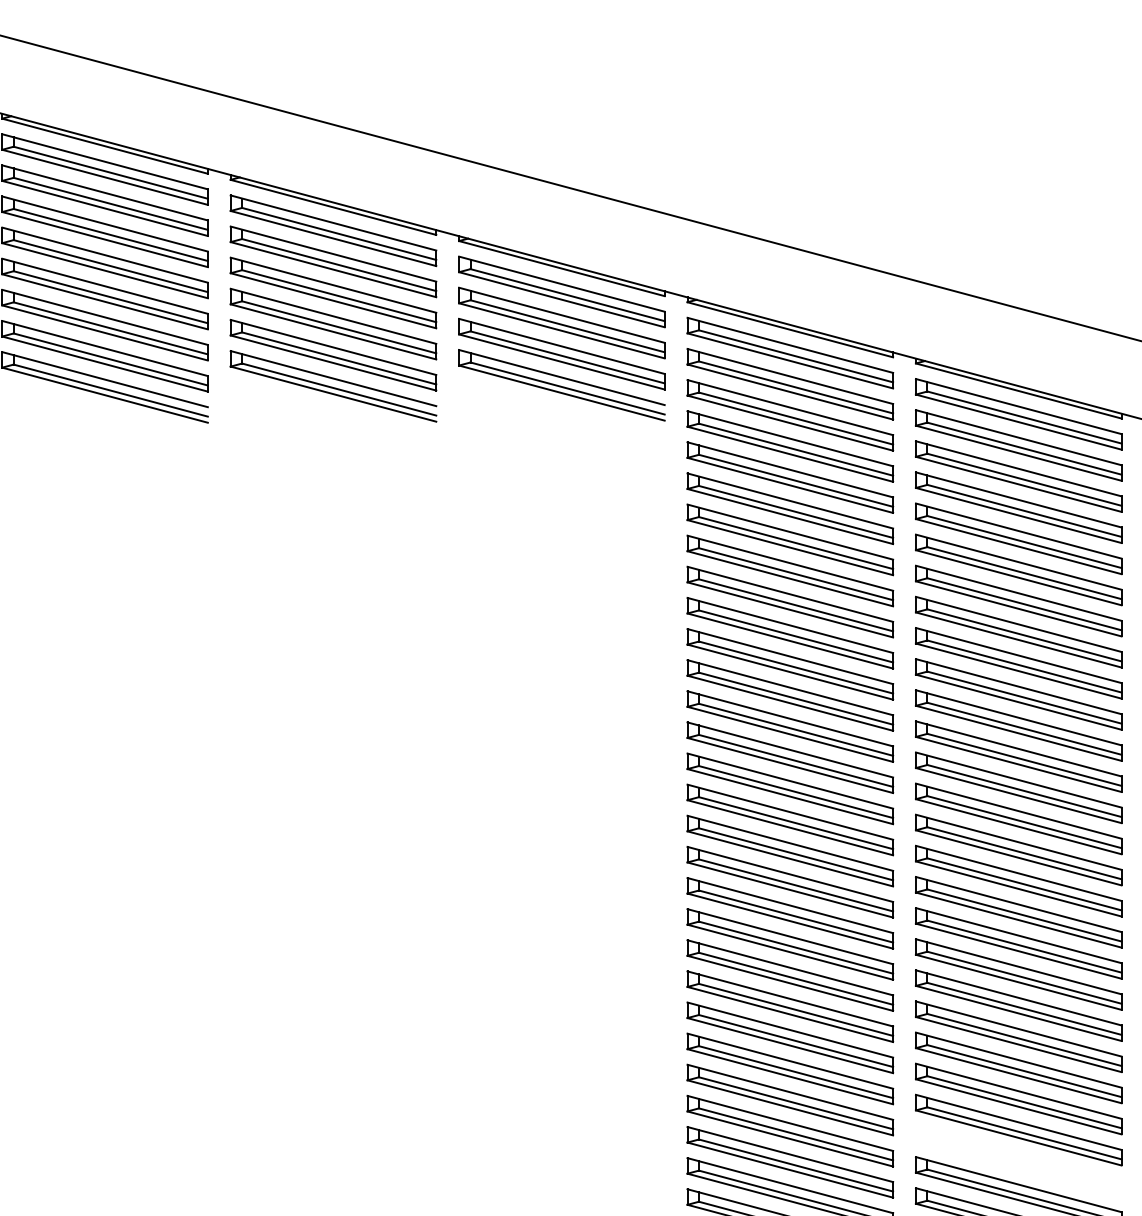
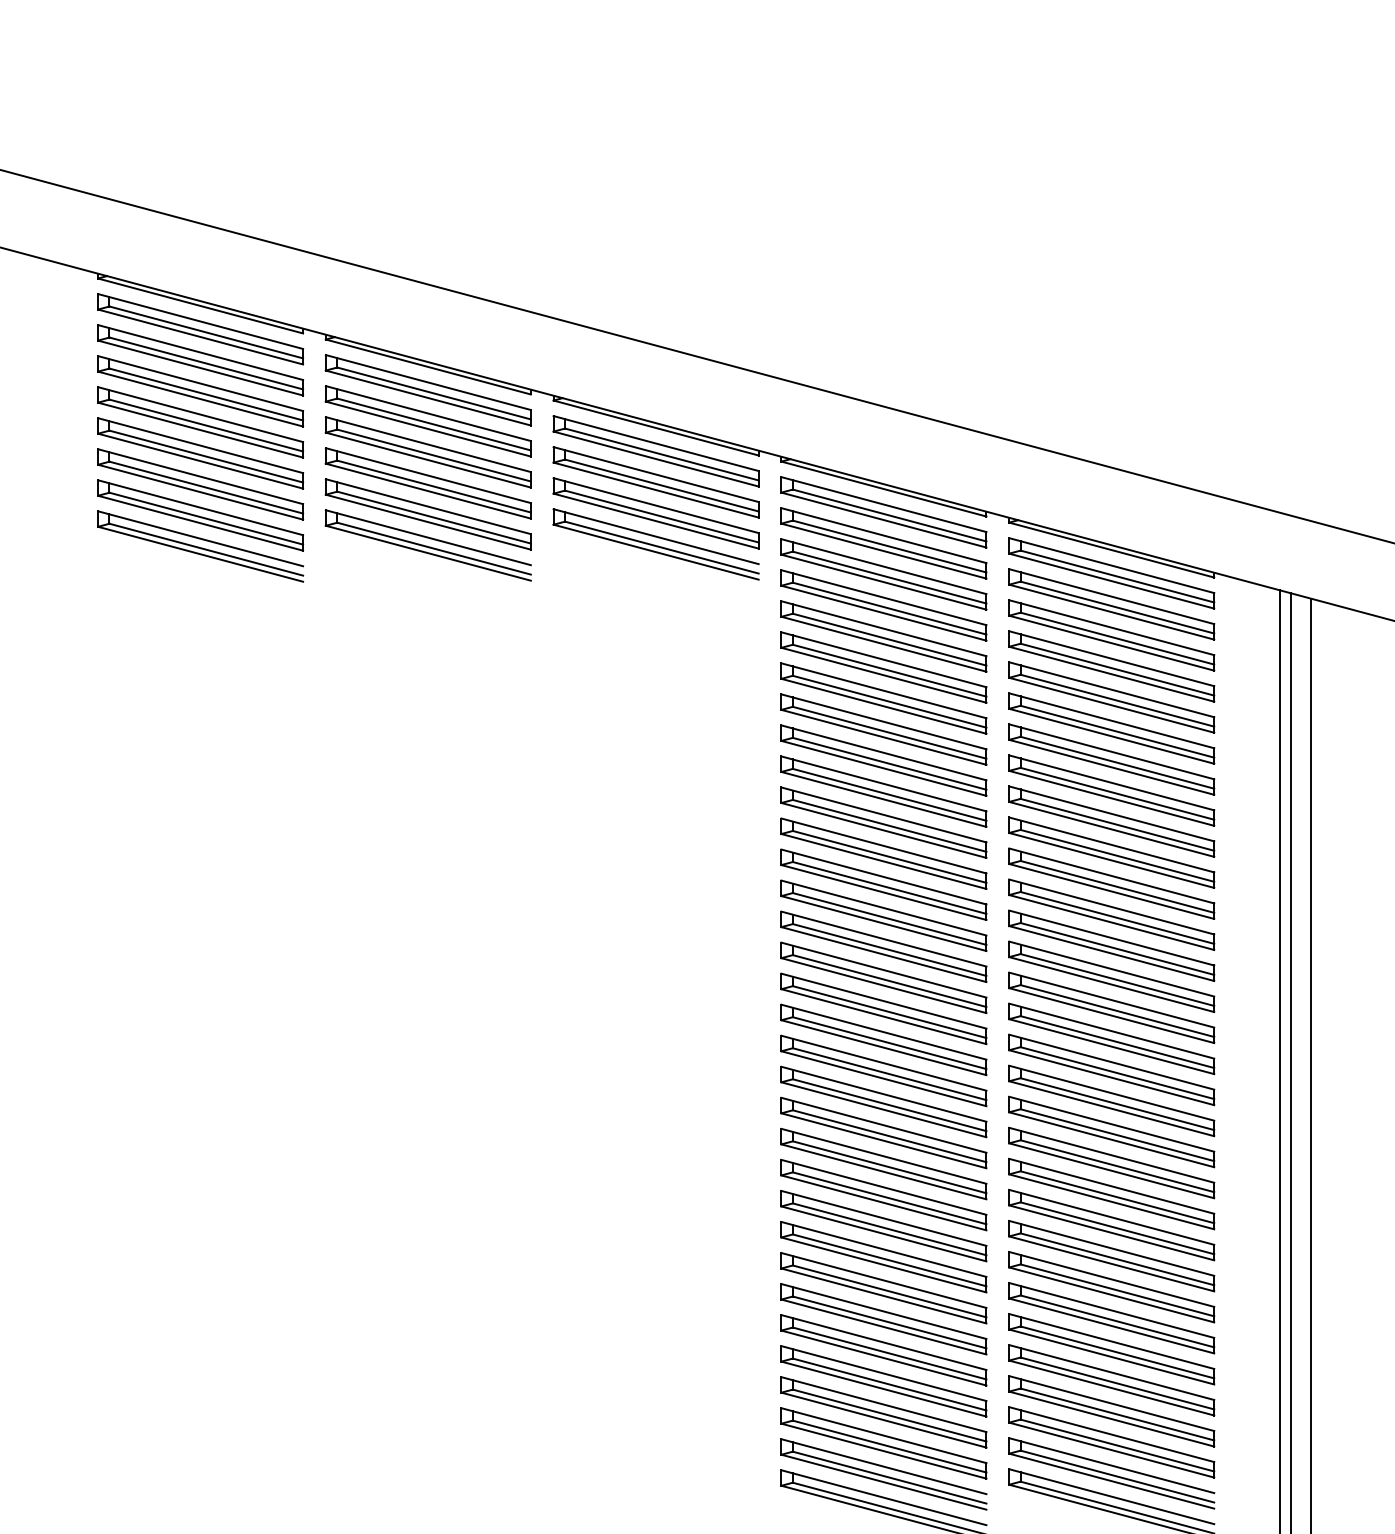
part: (1018, 1161) -> (1111, 1318), added

